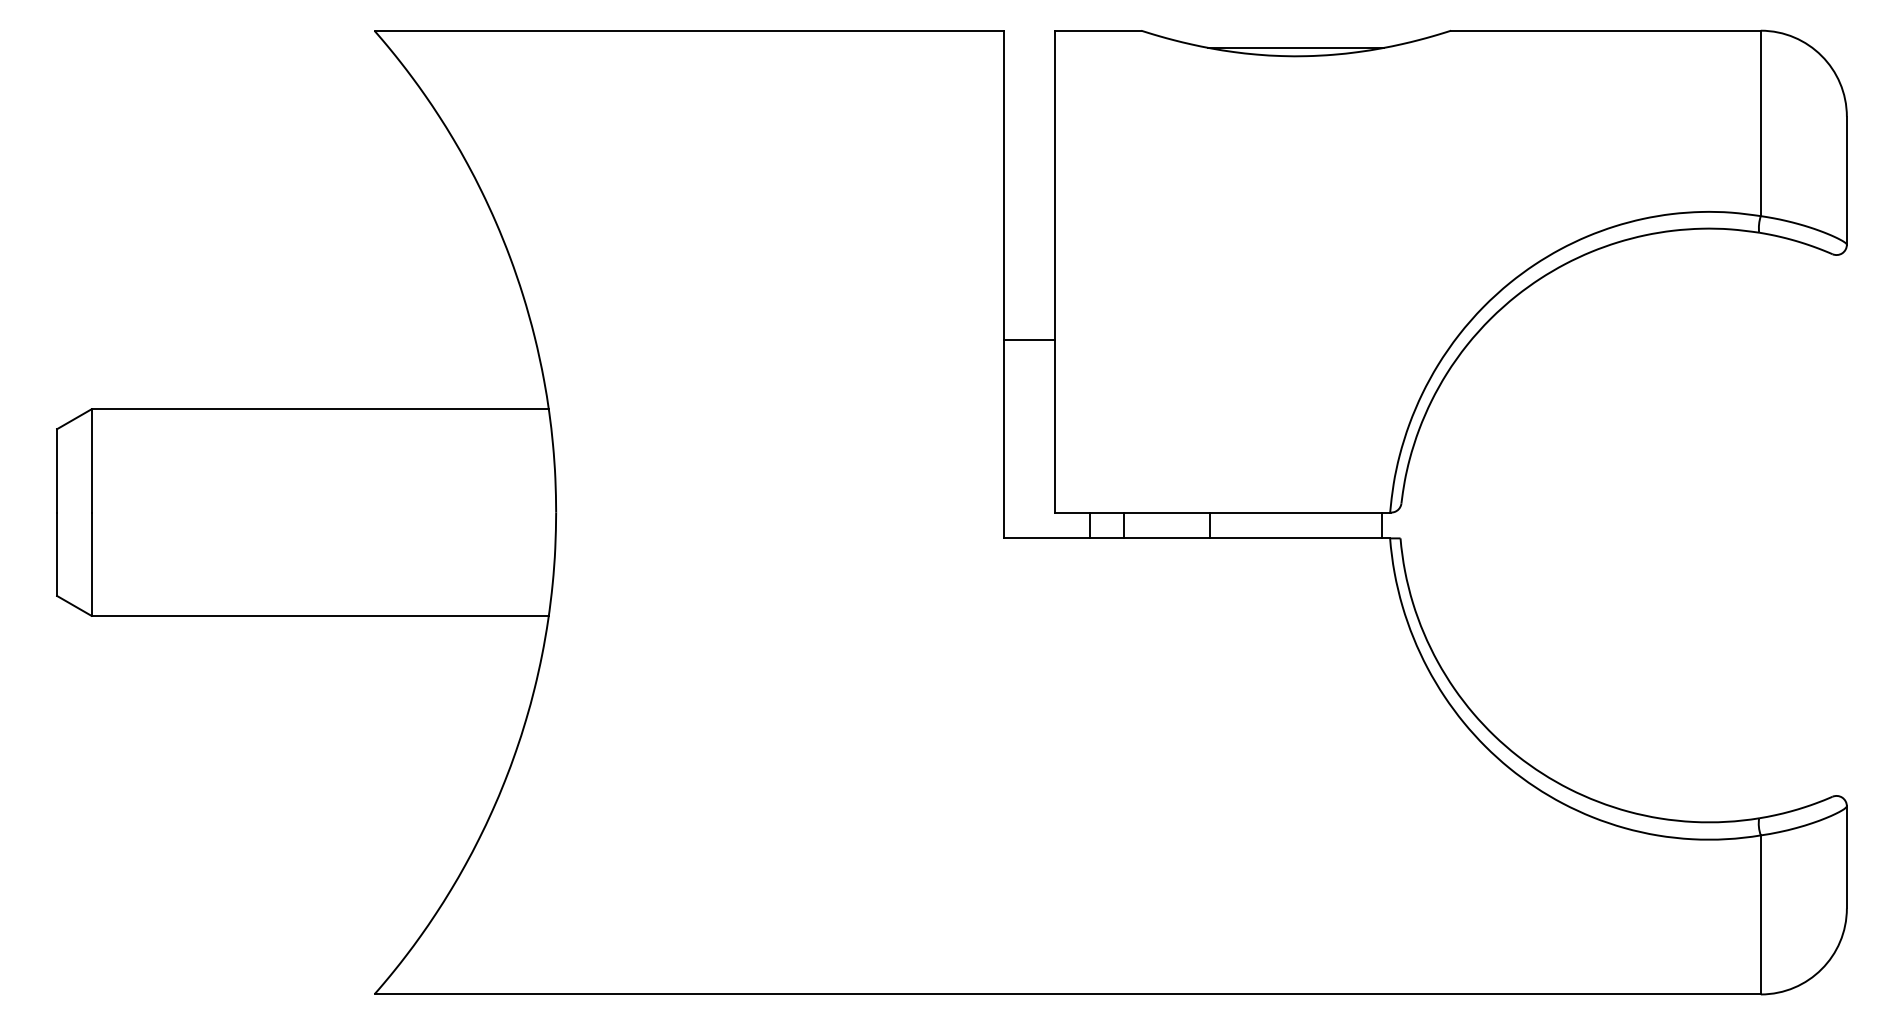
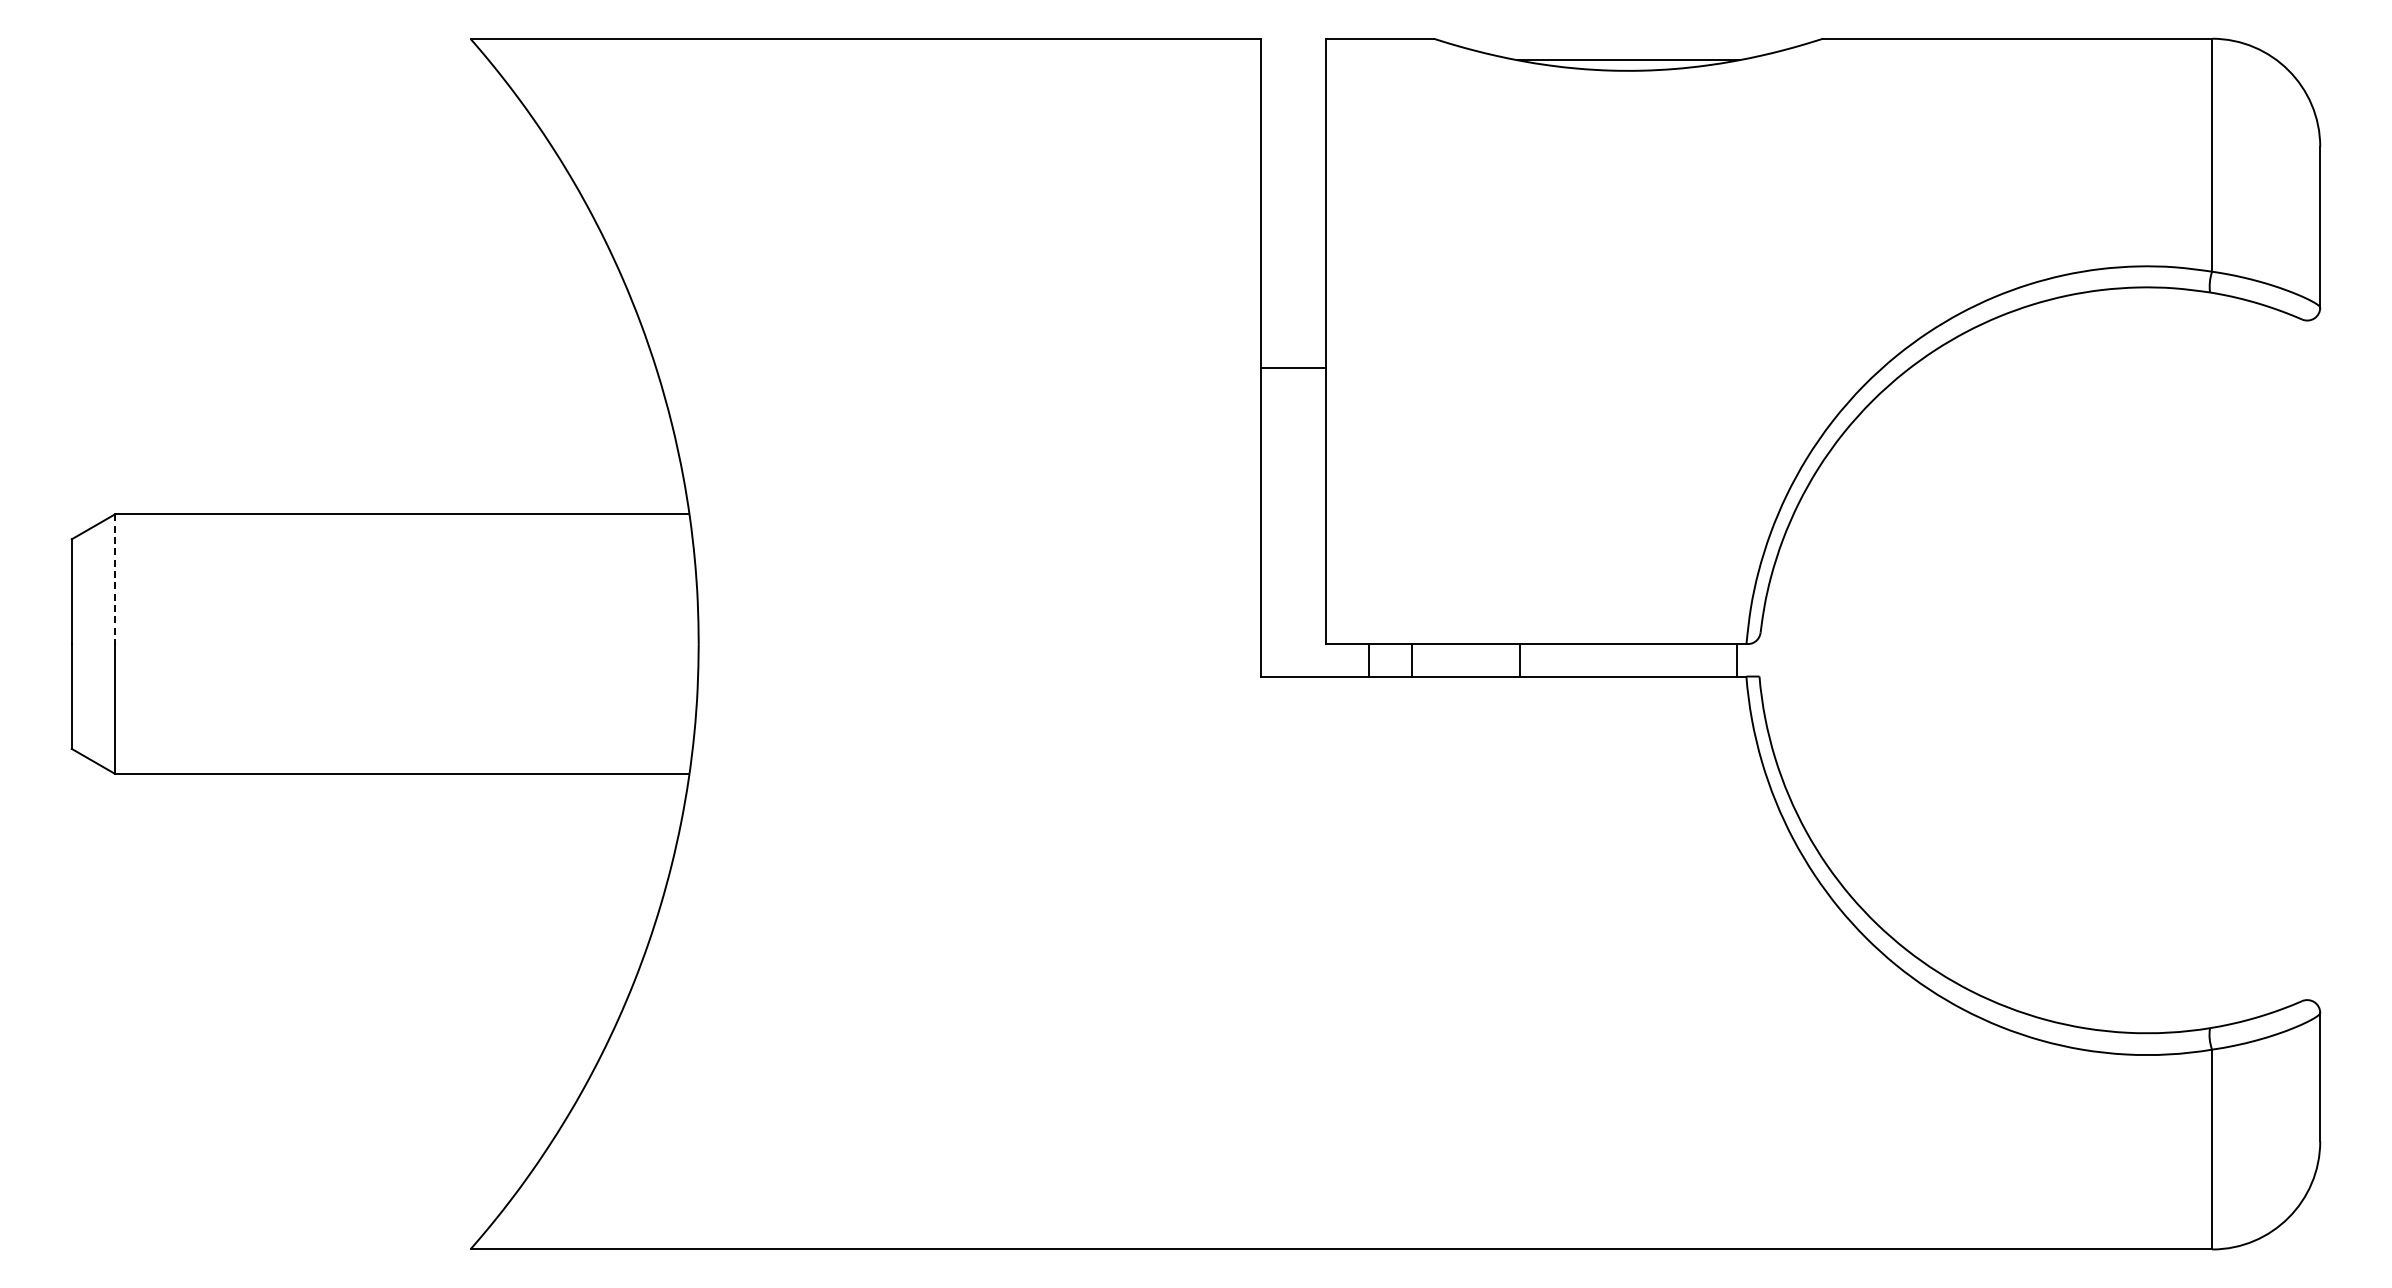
line: (1028, 340) -> (1292, 367), moved
line: (91, 461) -> (114, 579), solid -> dashed

